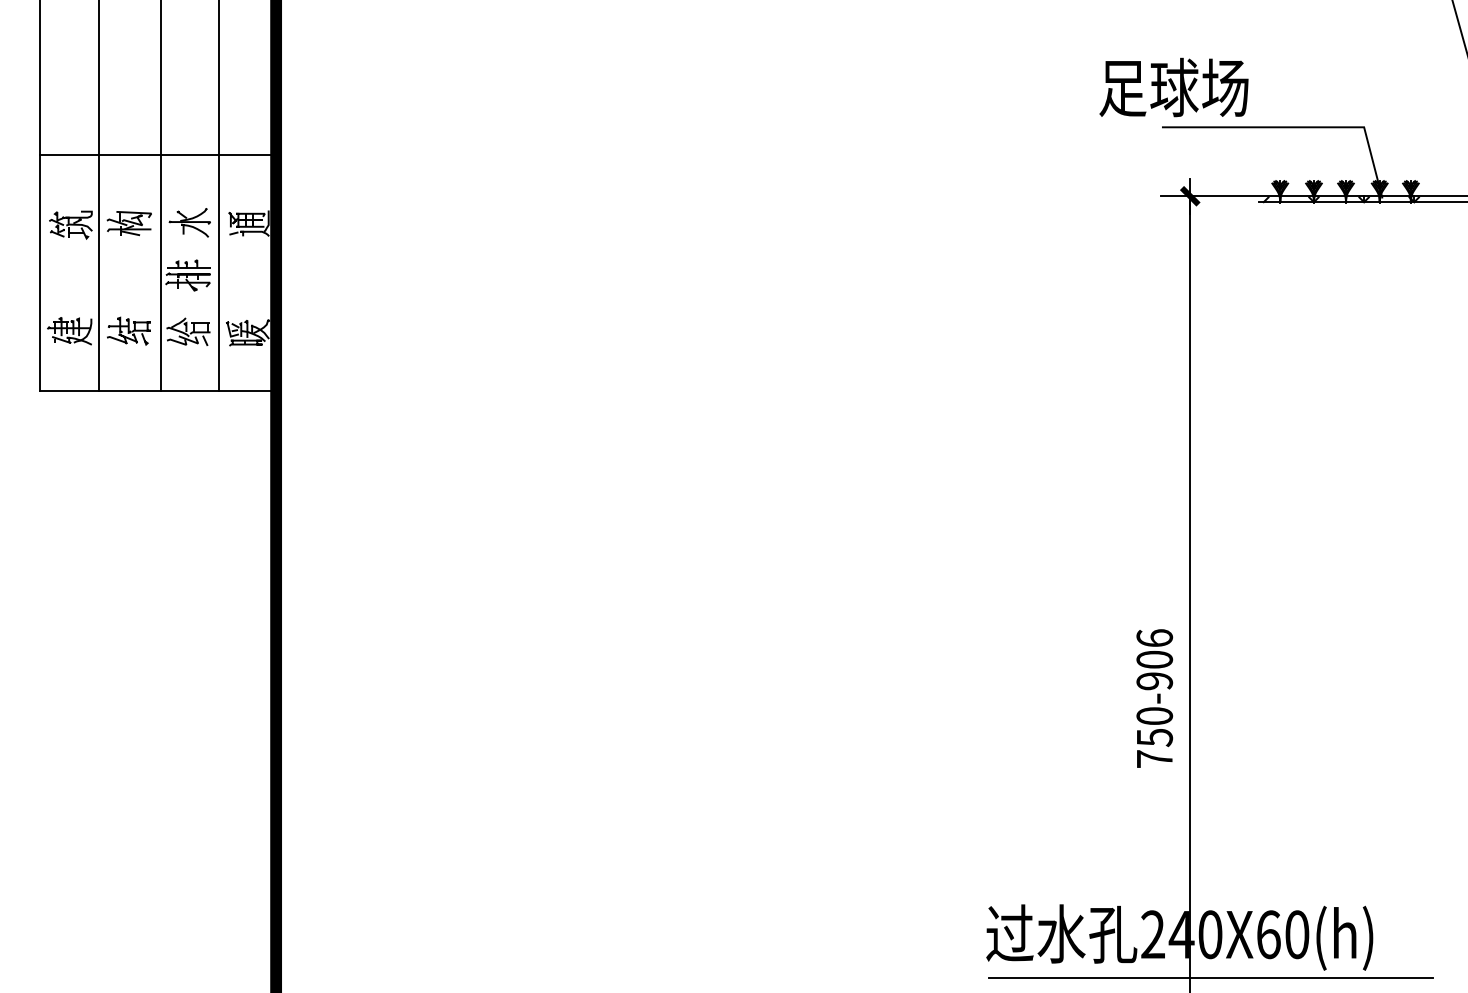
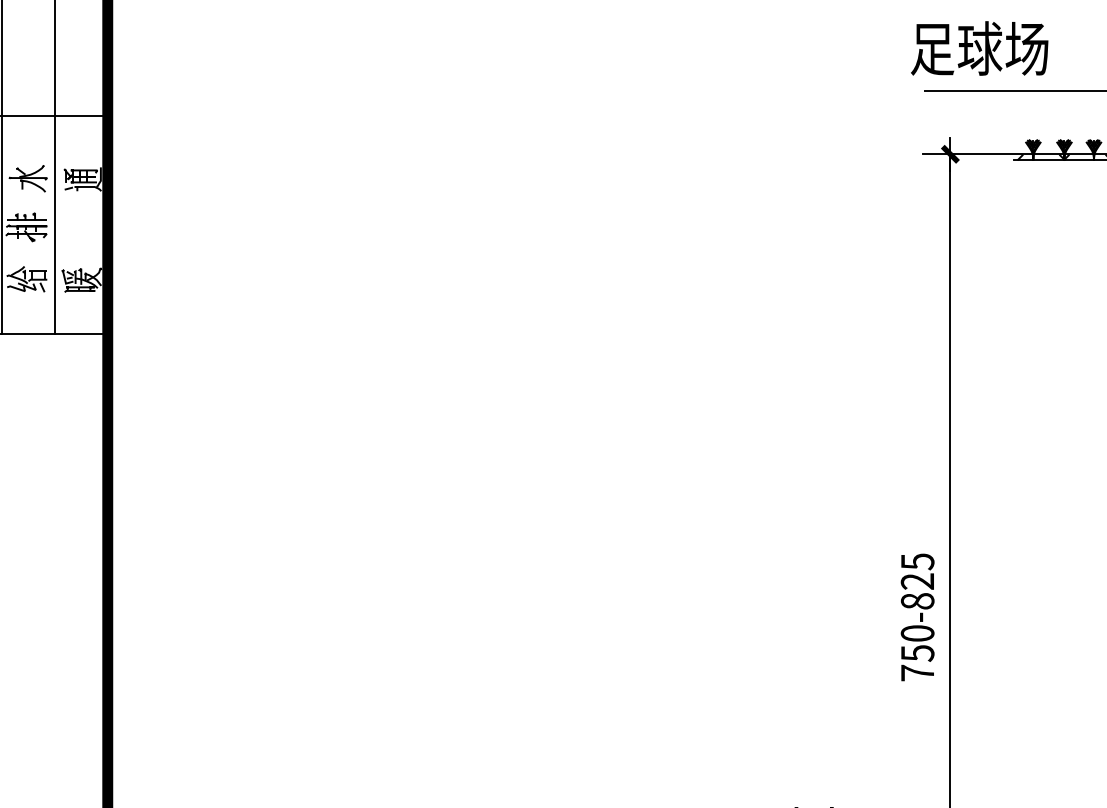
text: (1173, 87) -> (979, 48), moved
text: (1154, 659) -> (917, 581), 750-906 -> 750-825

